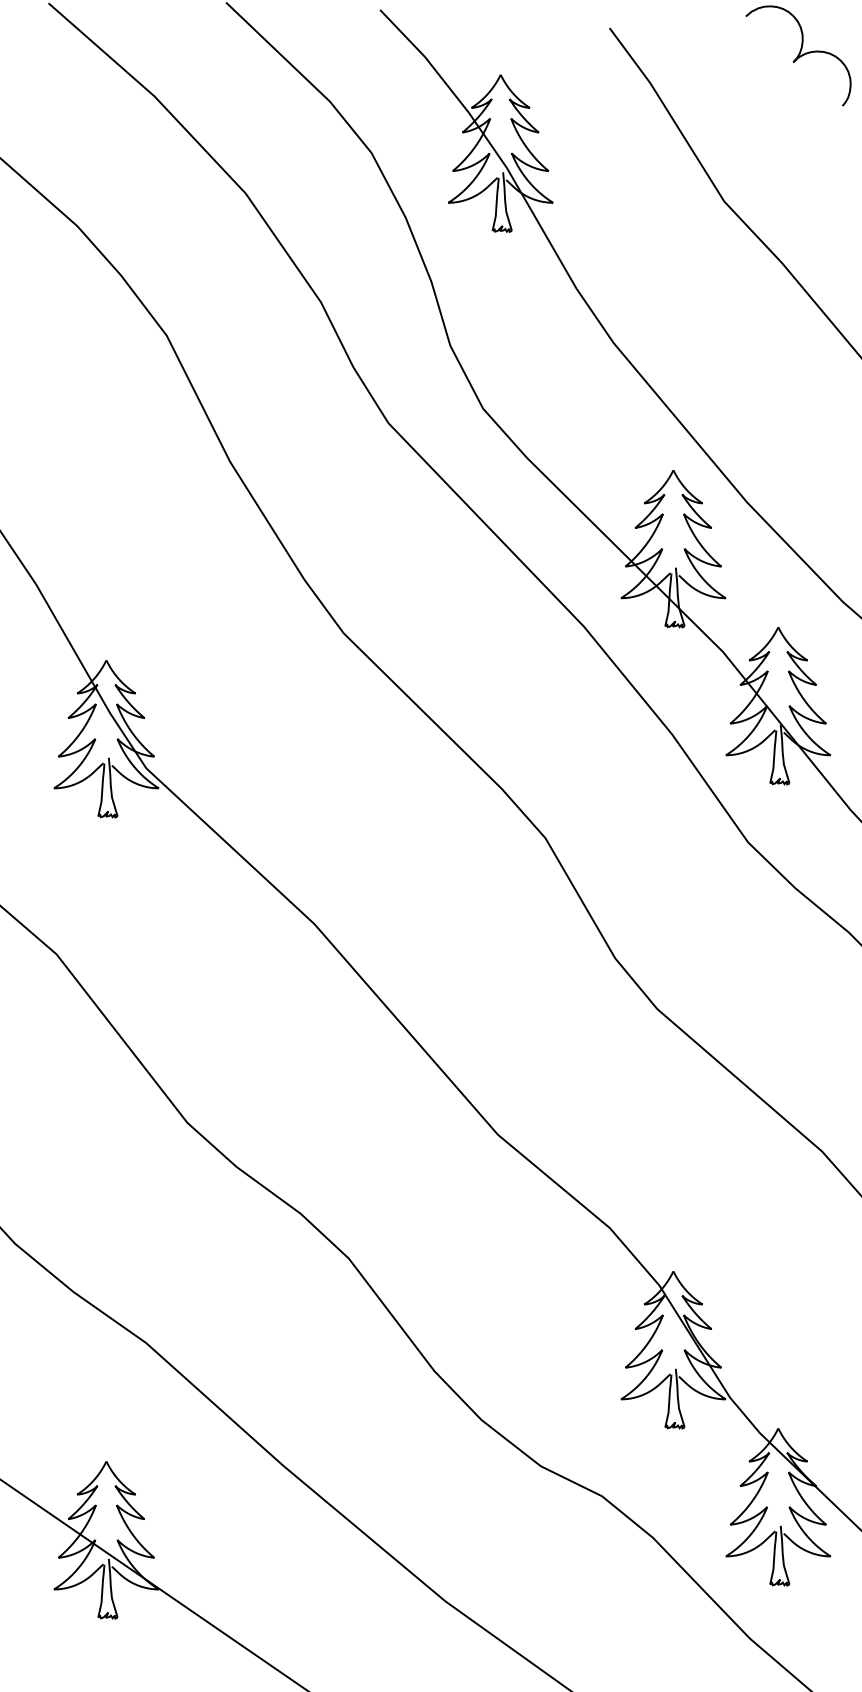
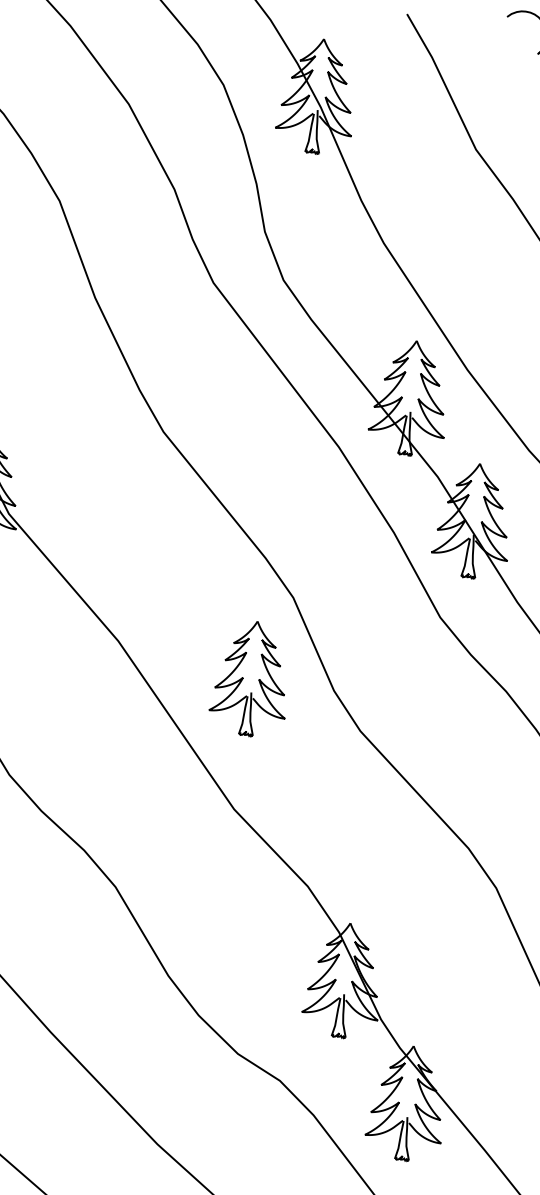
part: (500, 954) -> (250, 678), added

